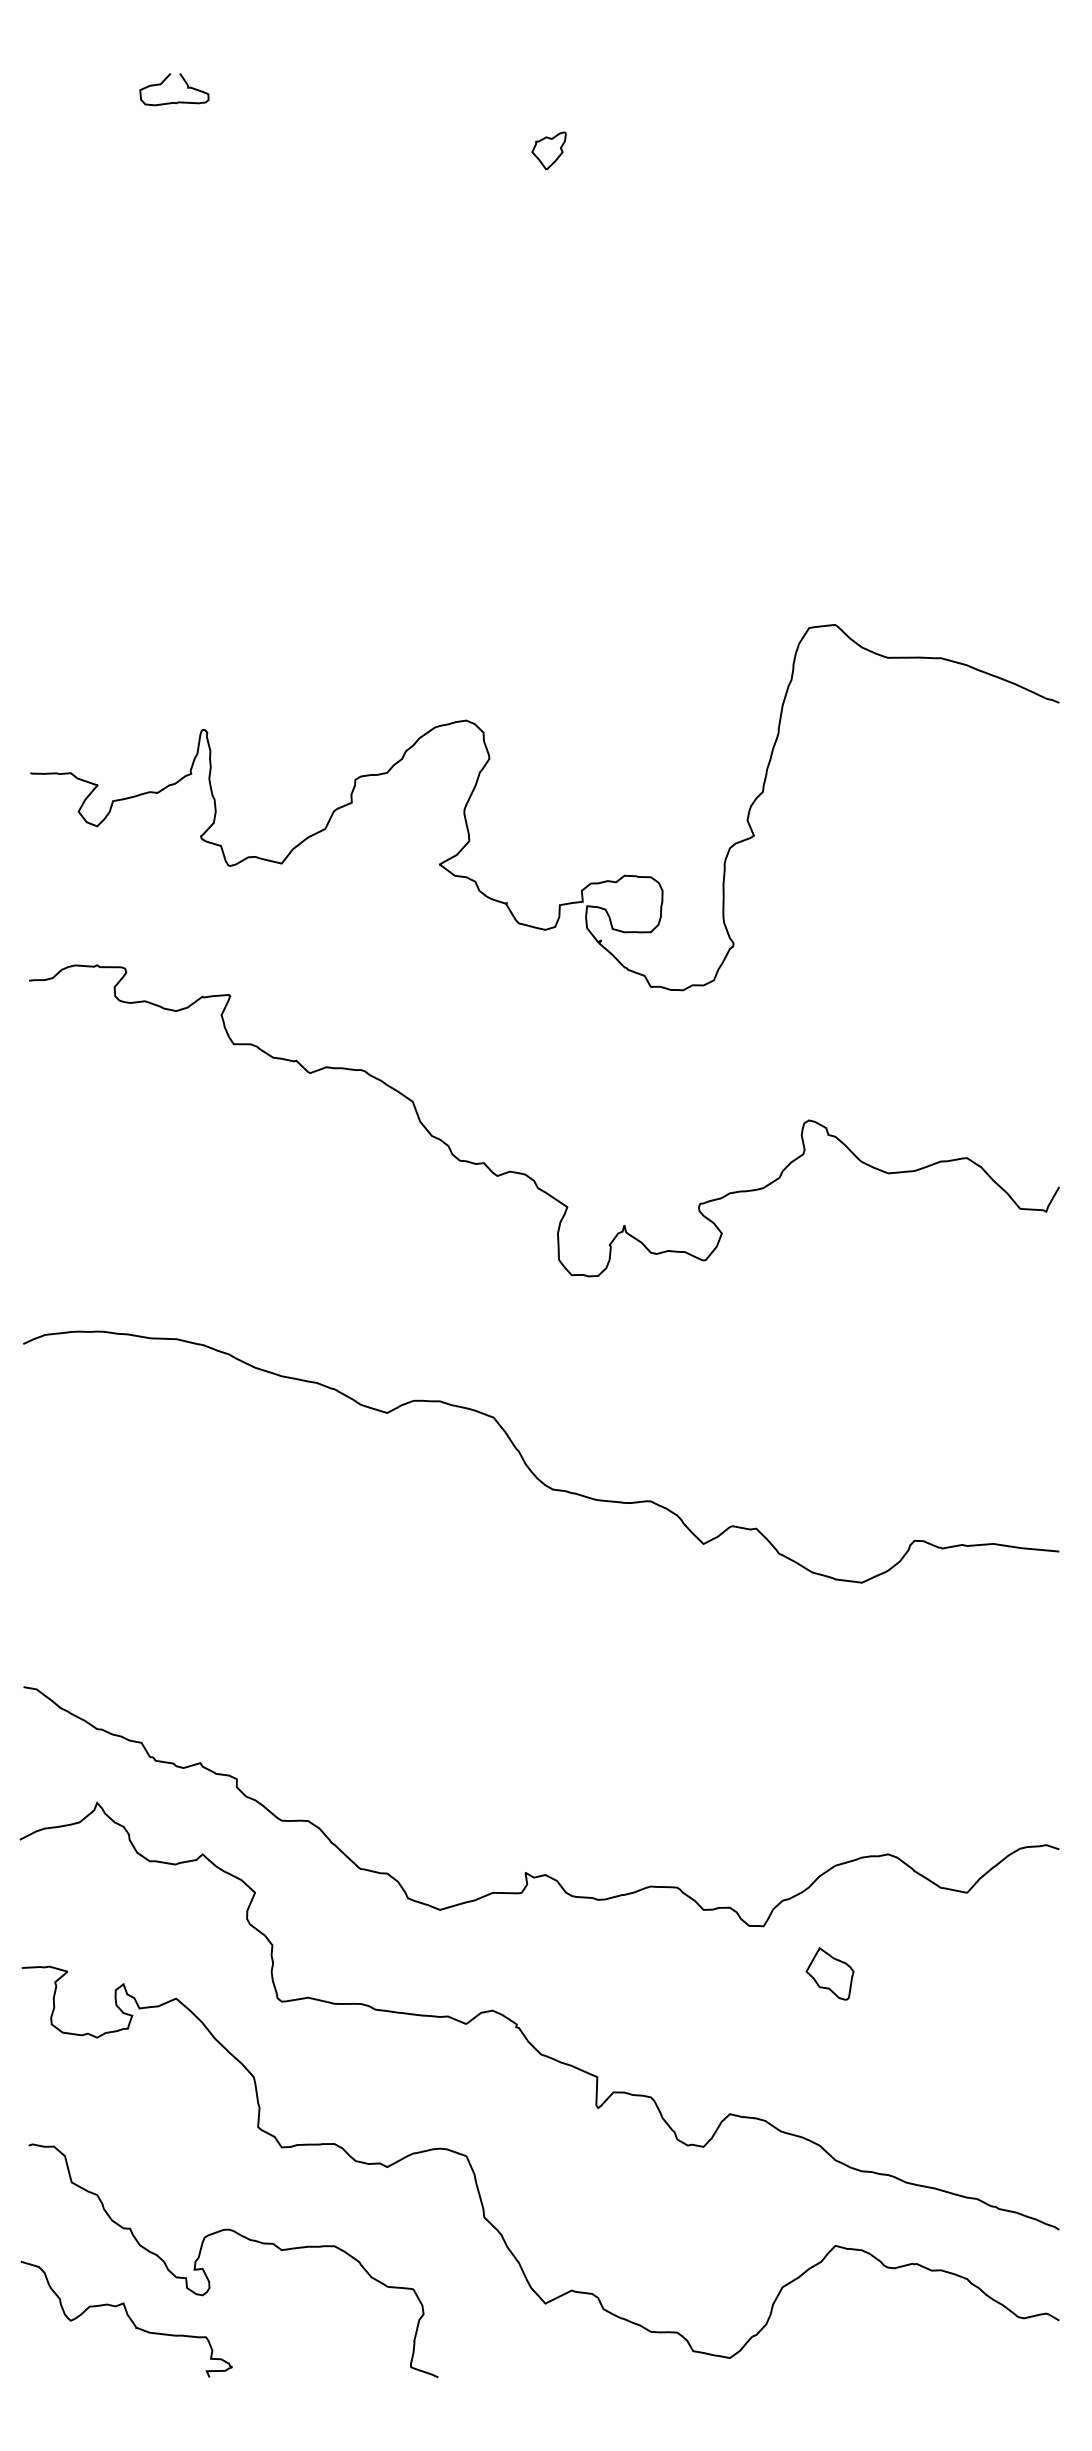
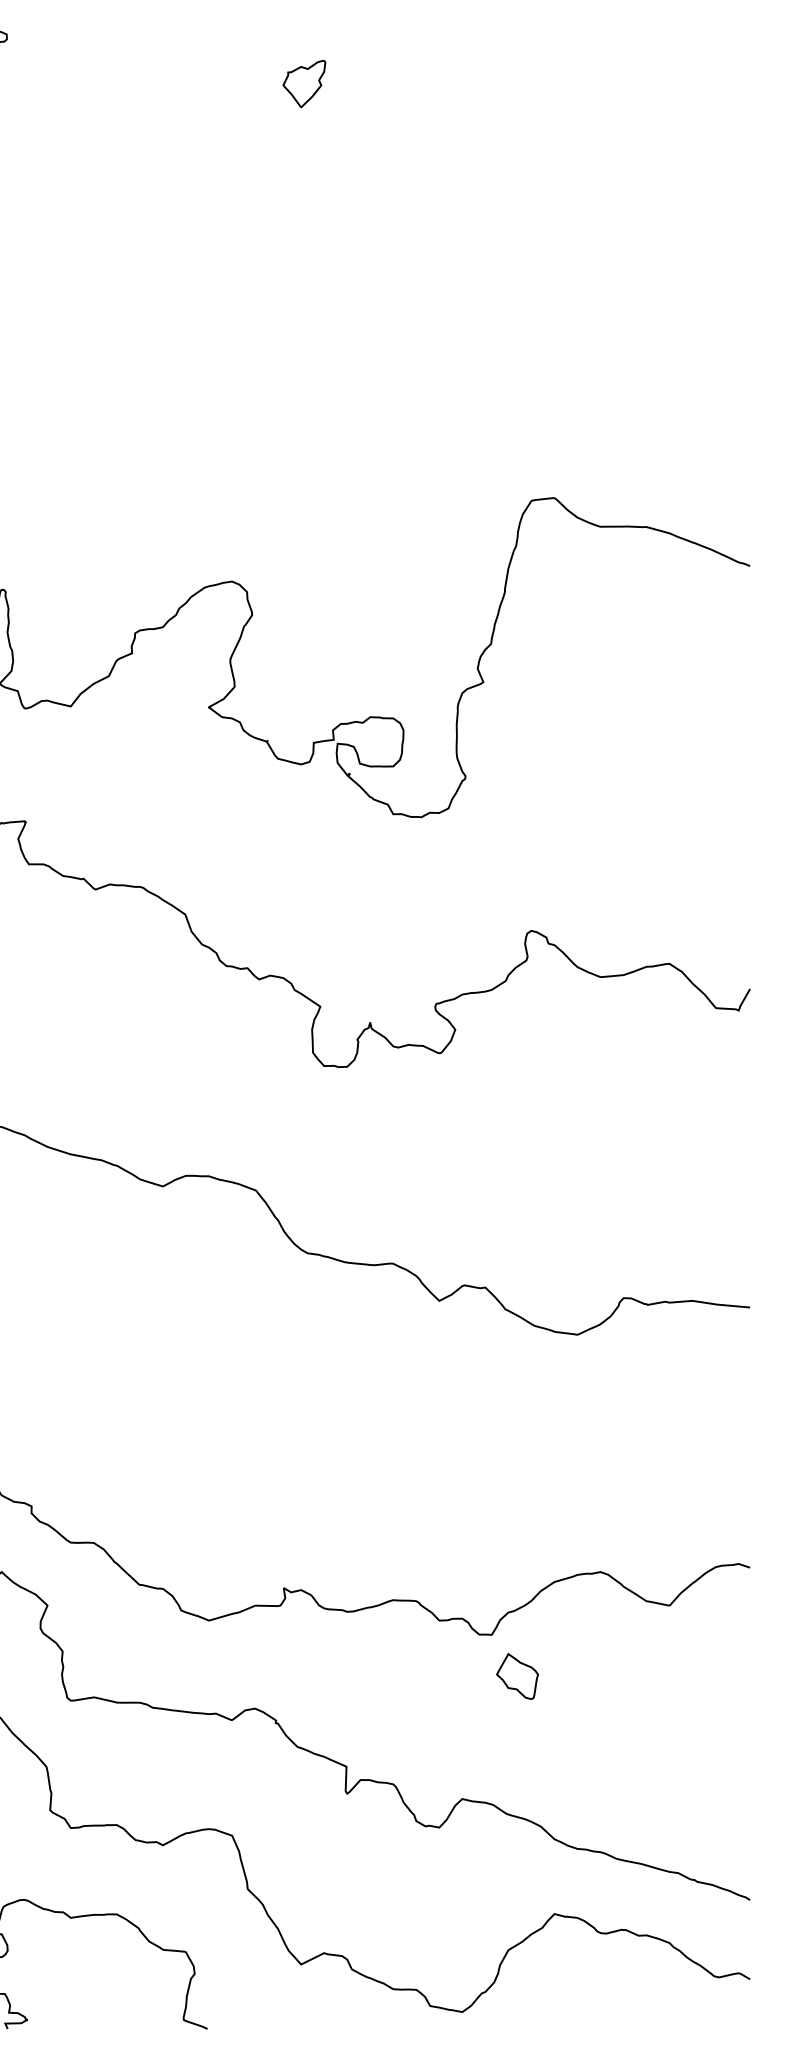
part: (548, 150) -> (303, 83), size x1.43
part: (829, 1973) -> (517, 1676), moved

